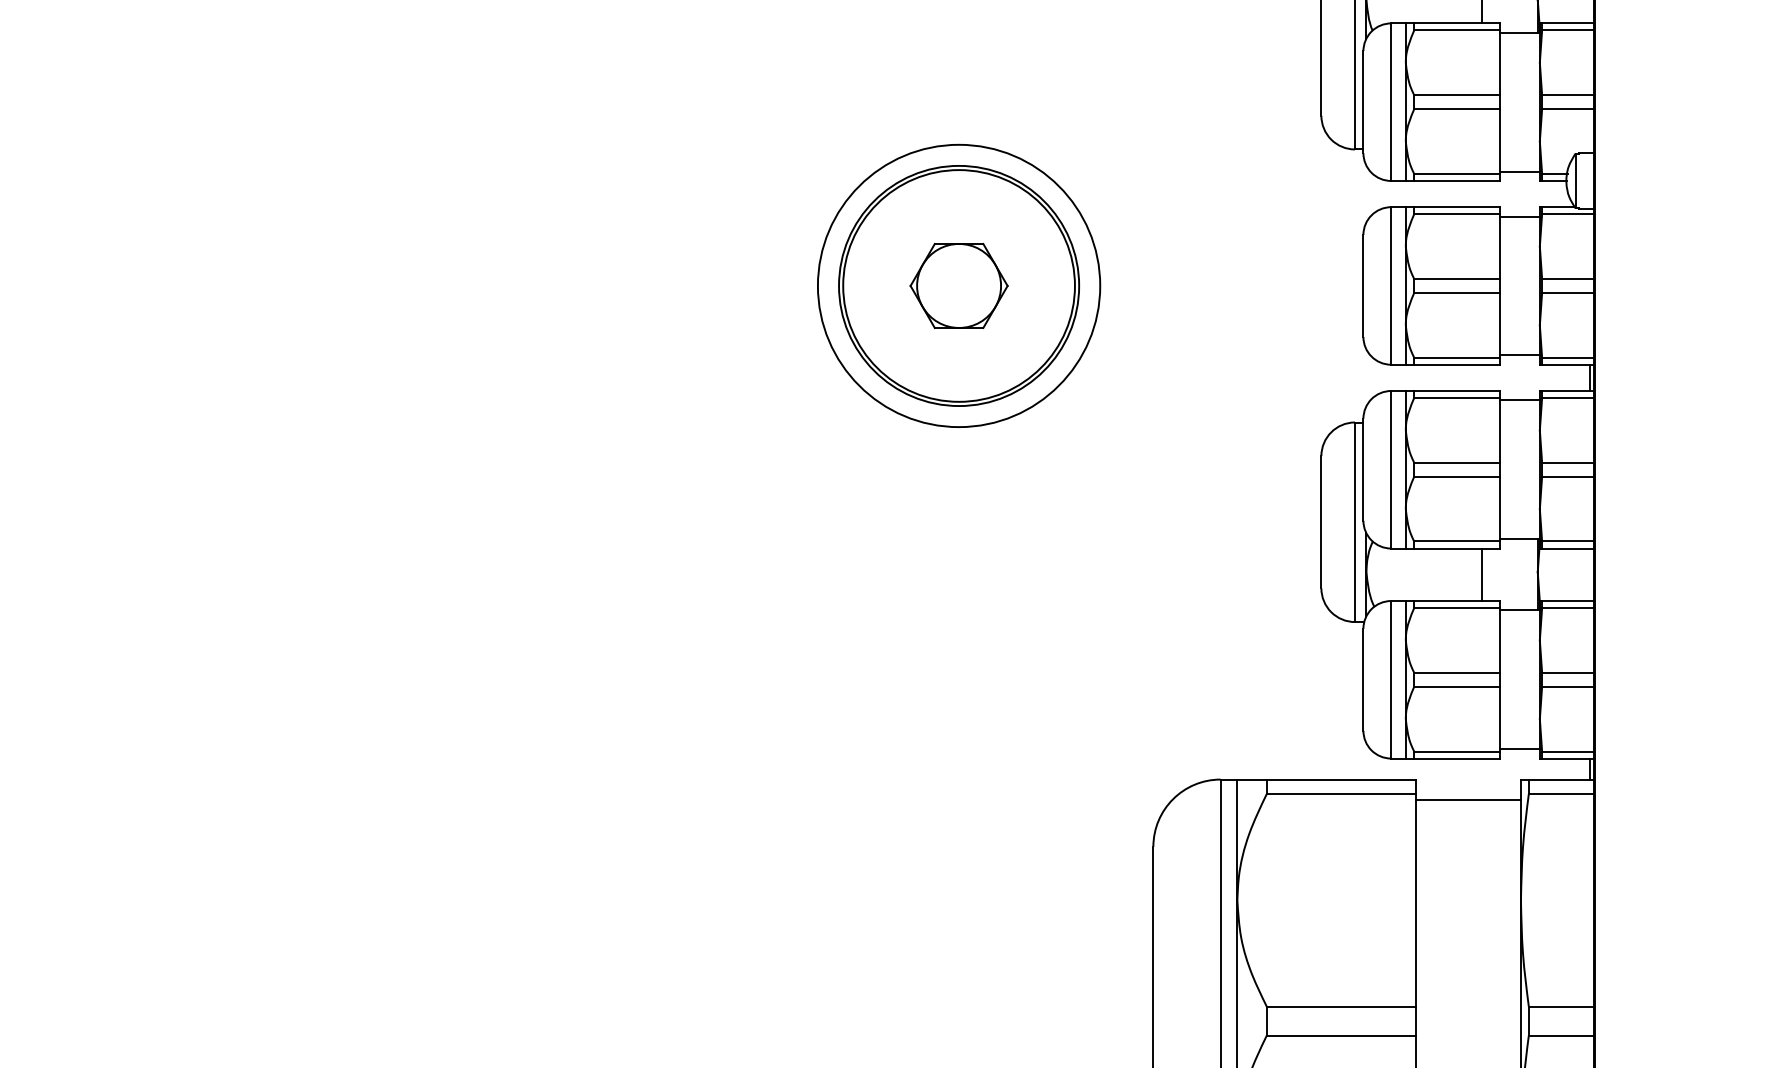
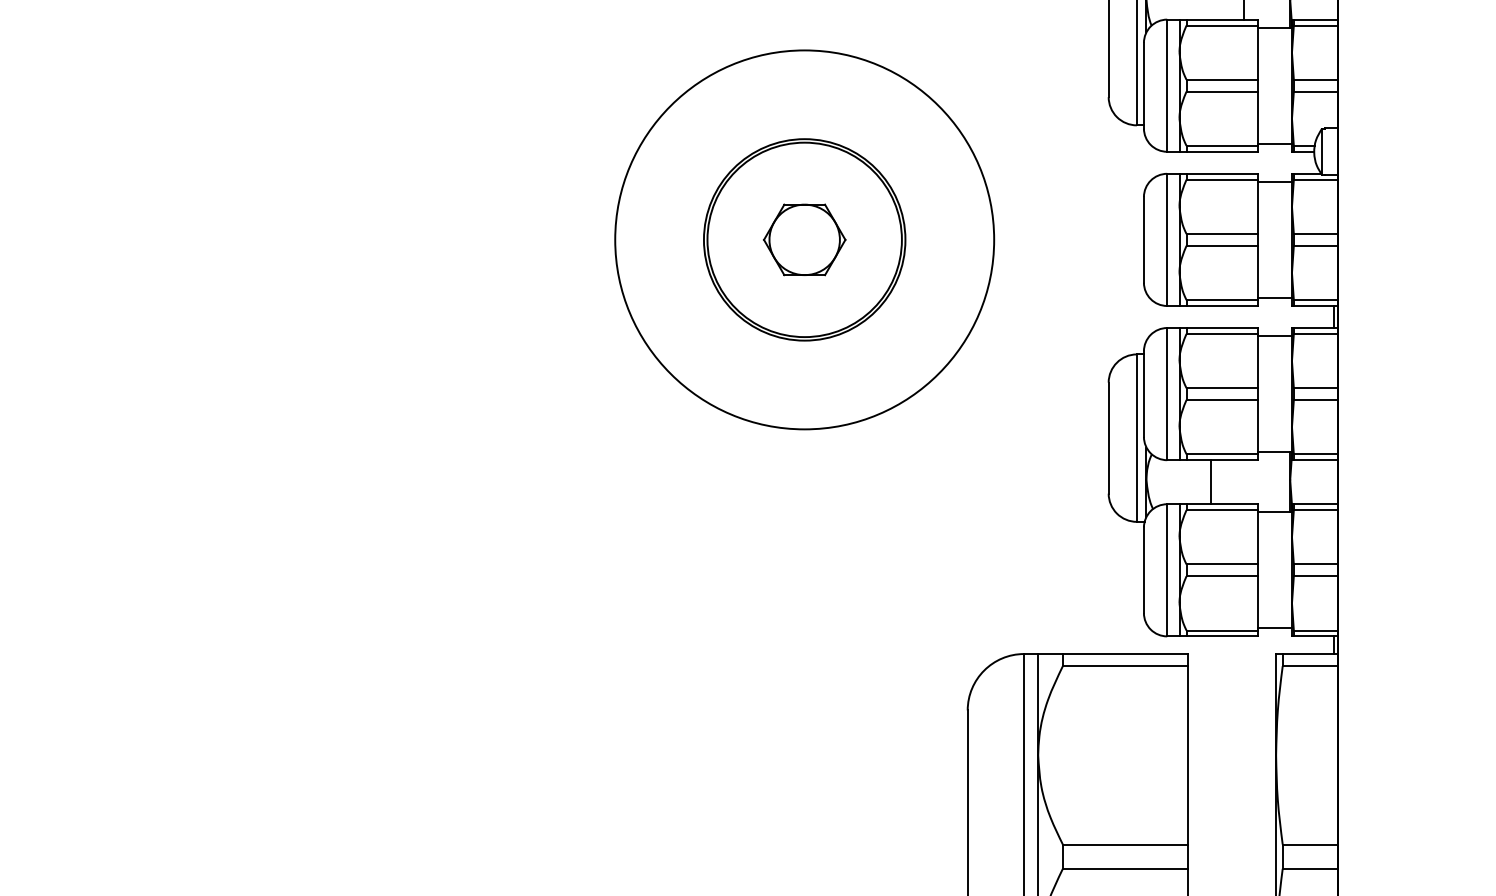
circle: (958, 285) -> (804, 239), size x1.6
line: (1482, 575) -> (1210, 482), moved
line: (1467, 799) -> (1231, 670), removed

